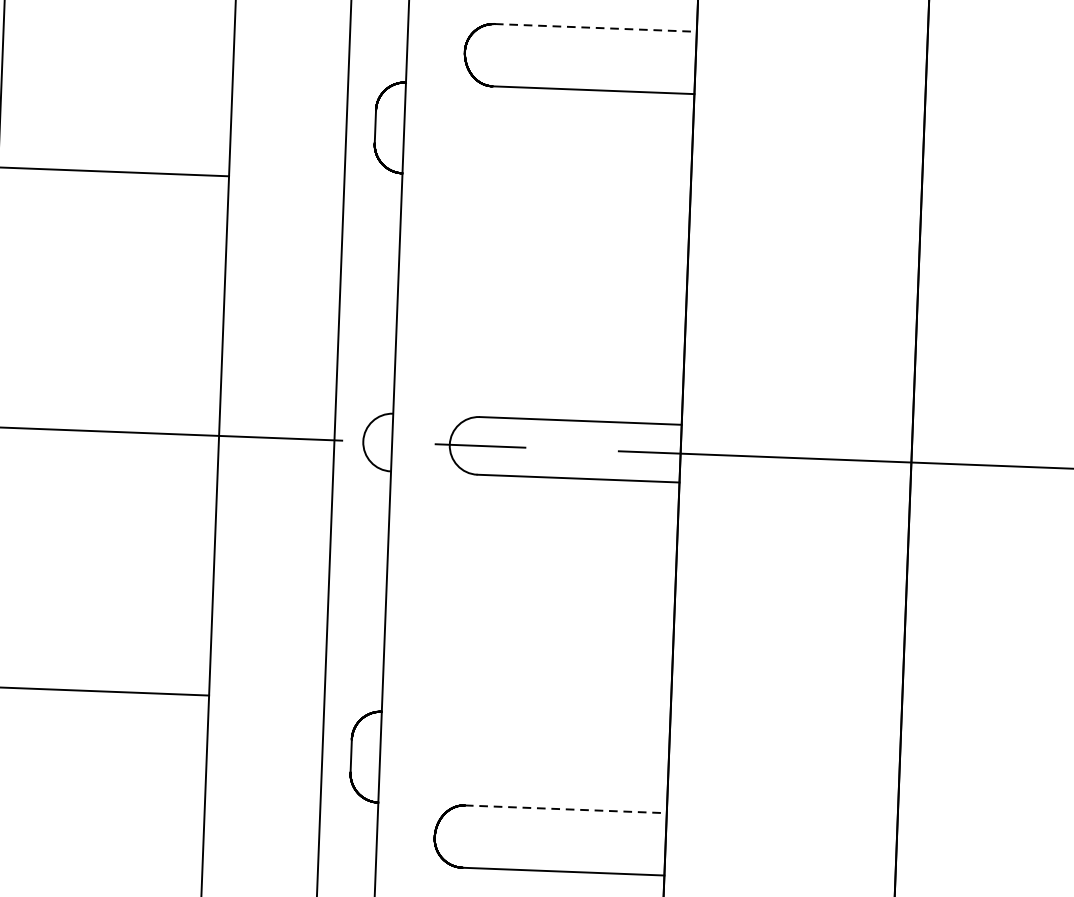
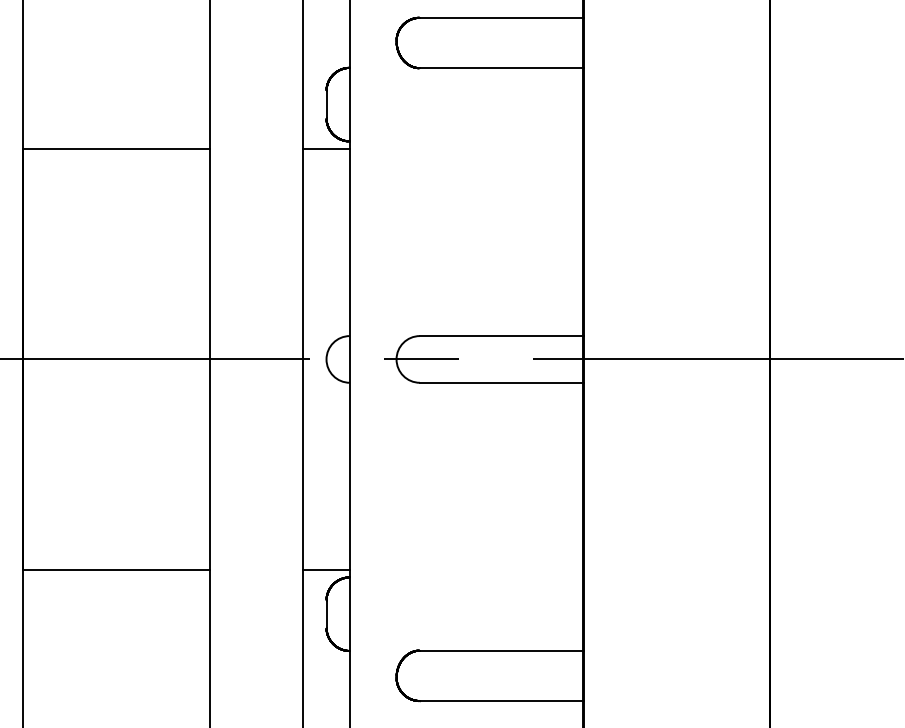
line: (595, 27) -> (501, 17), dashed -> solid
line: (373, 182) -> (326, 149), added
line: (353, 700) -> (326, 569), added
line: (565, 809) -> (501, 650), dashed -> solid

